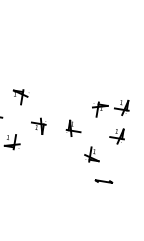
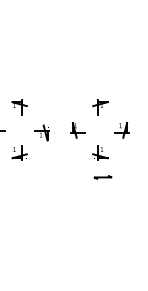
part: (121, 107) -> (121, 101), removed
line: (103, 181) -> (102, 177), moved

